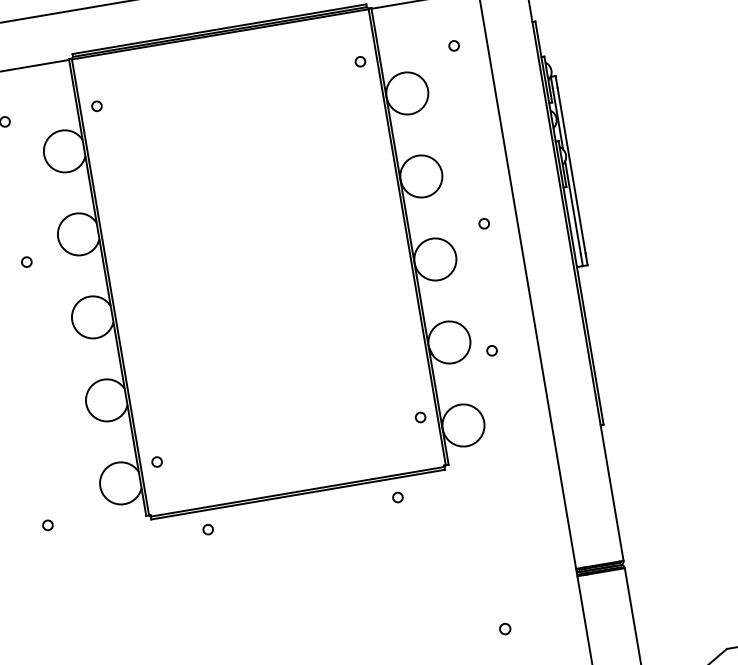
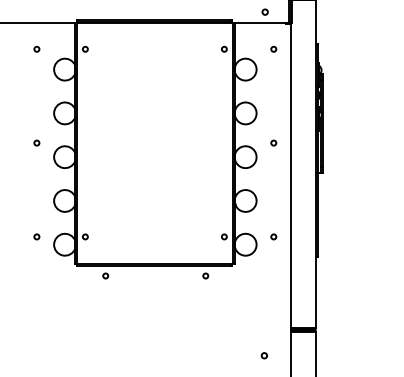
circle: (25, 261) -> (36, 142), moved
circle: (491, 350) -> (273, 236), moved
circle: (47, 524) -> (36, 236), moved
circle: (503, 628) -> (263, 355), moved

